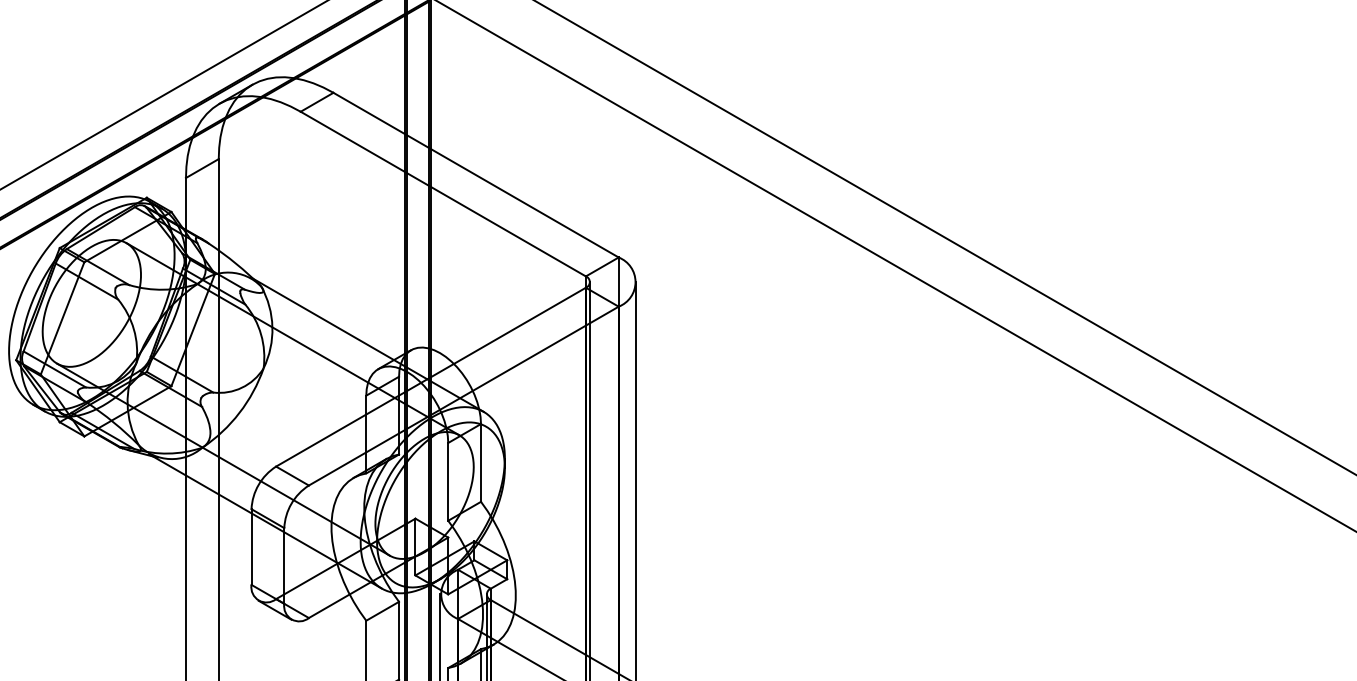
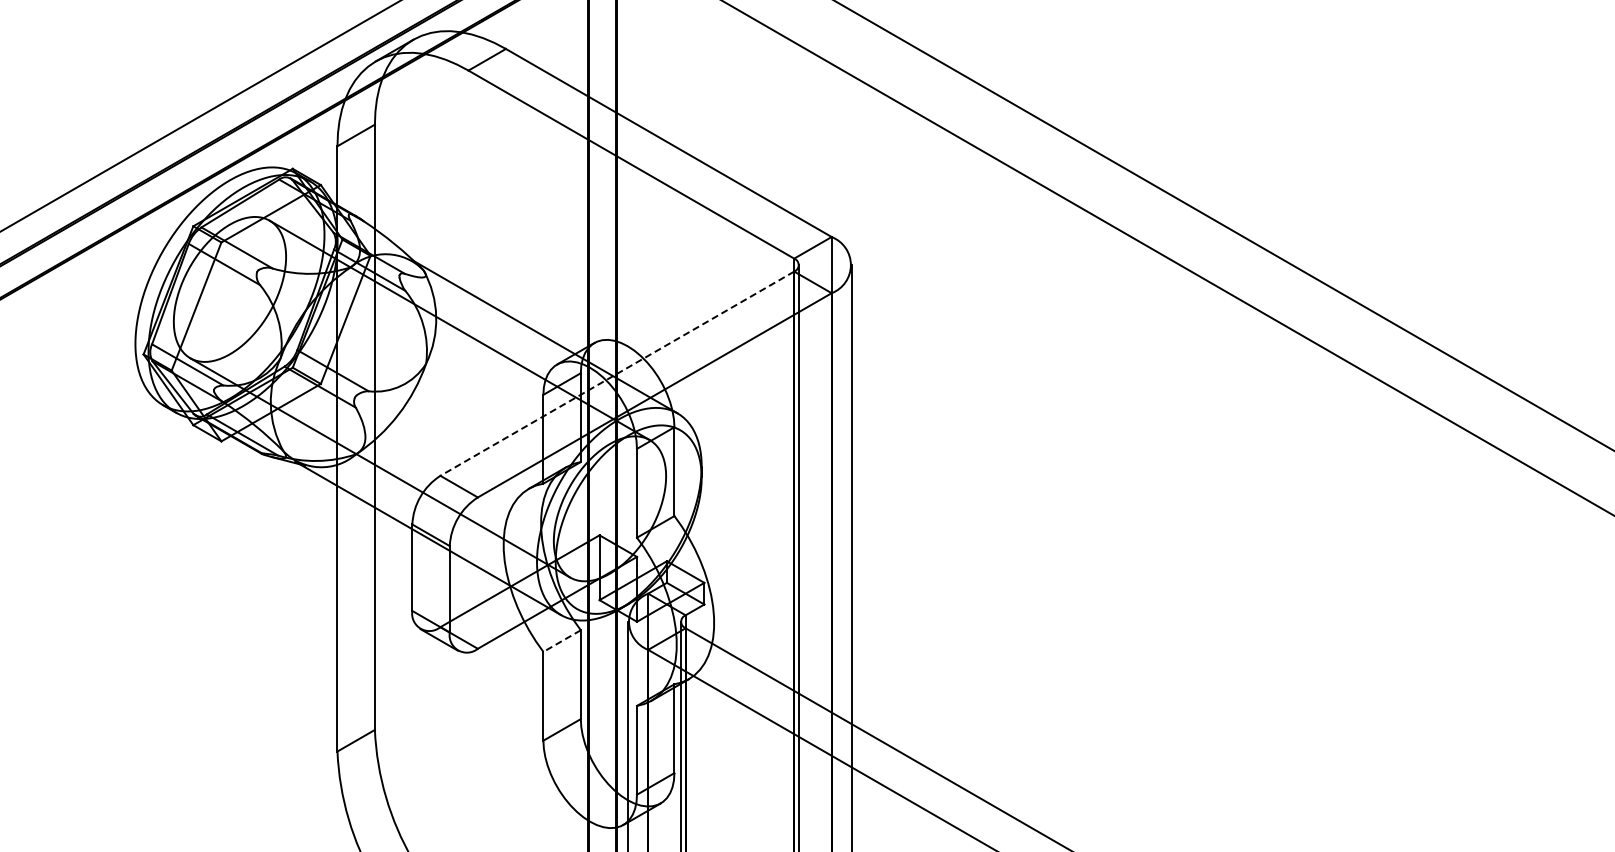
line: (430, 376) -> (616, 373), solid -> dashed
line: (383, 611) -> (562, 641), solid -> dashed

